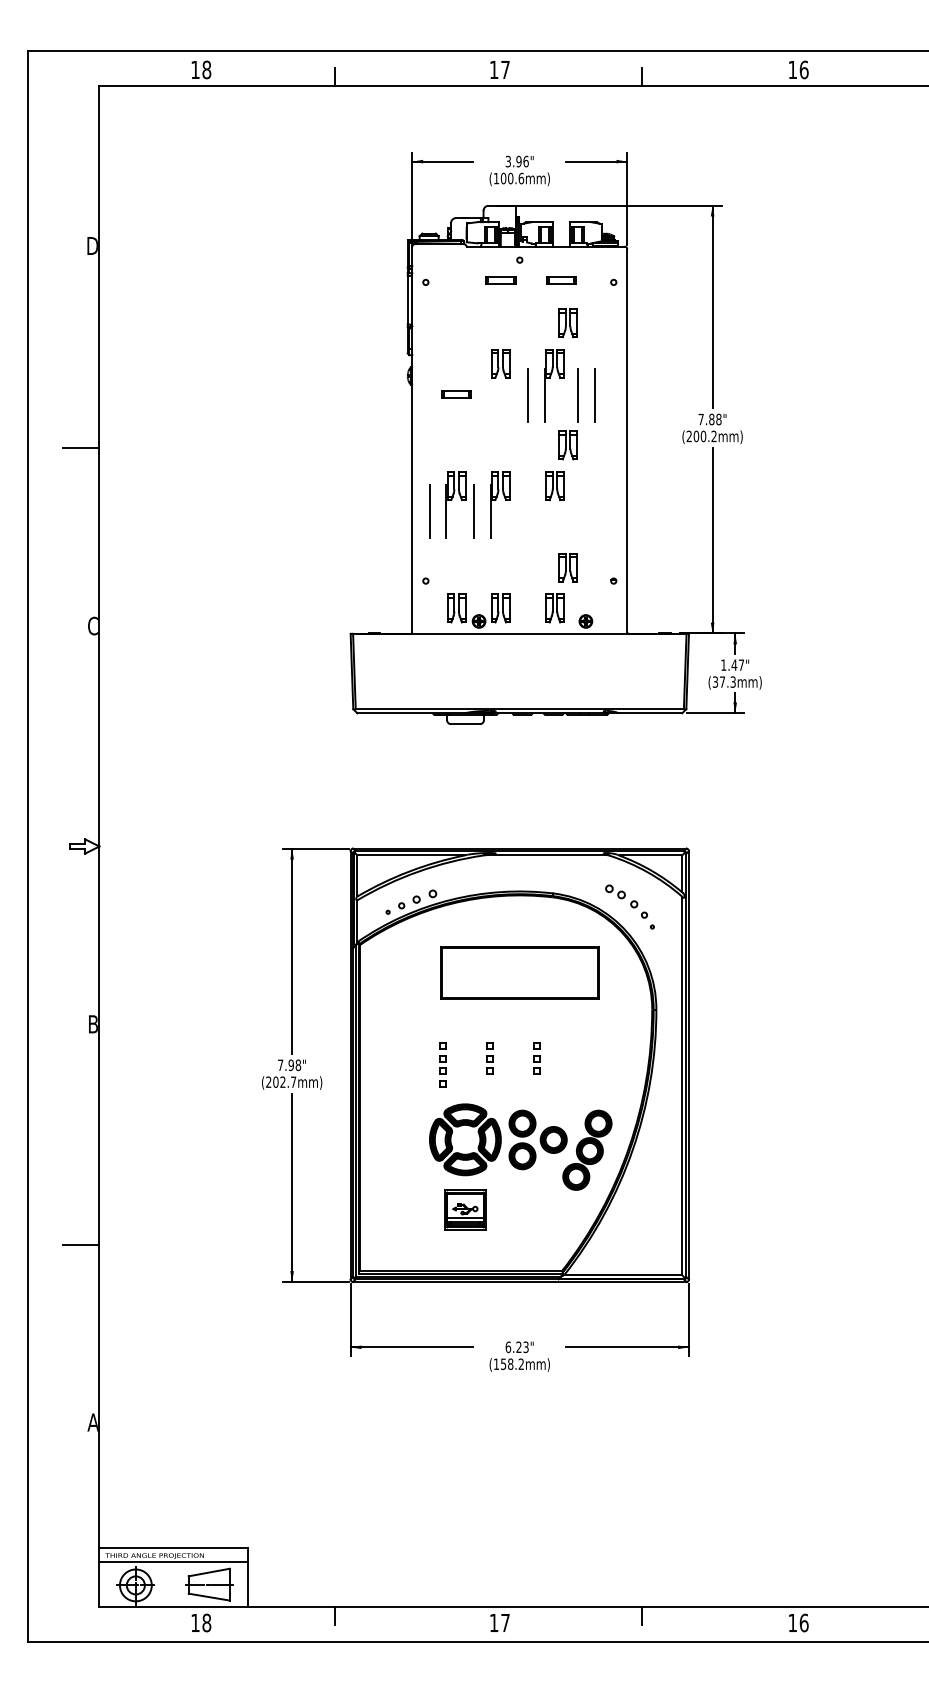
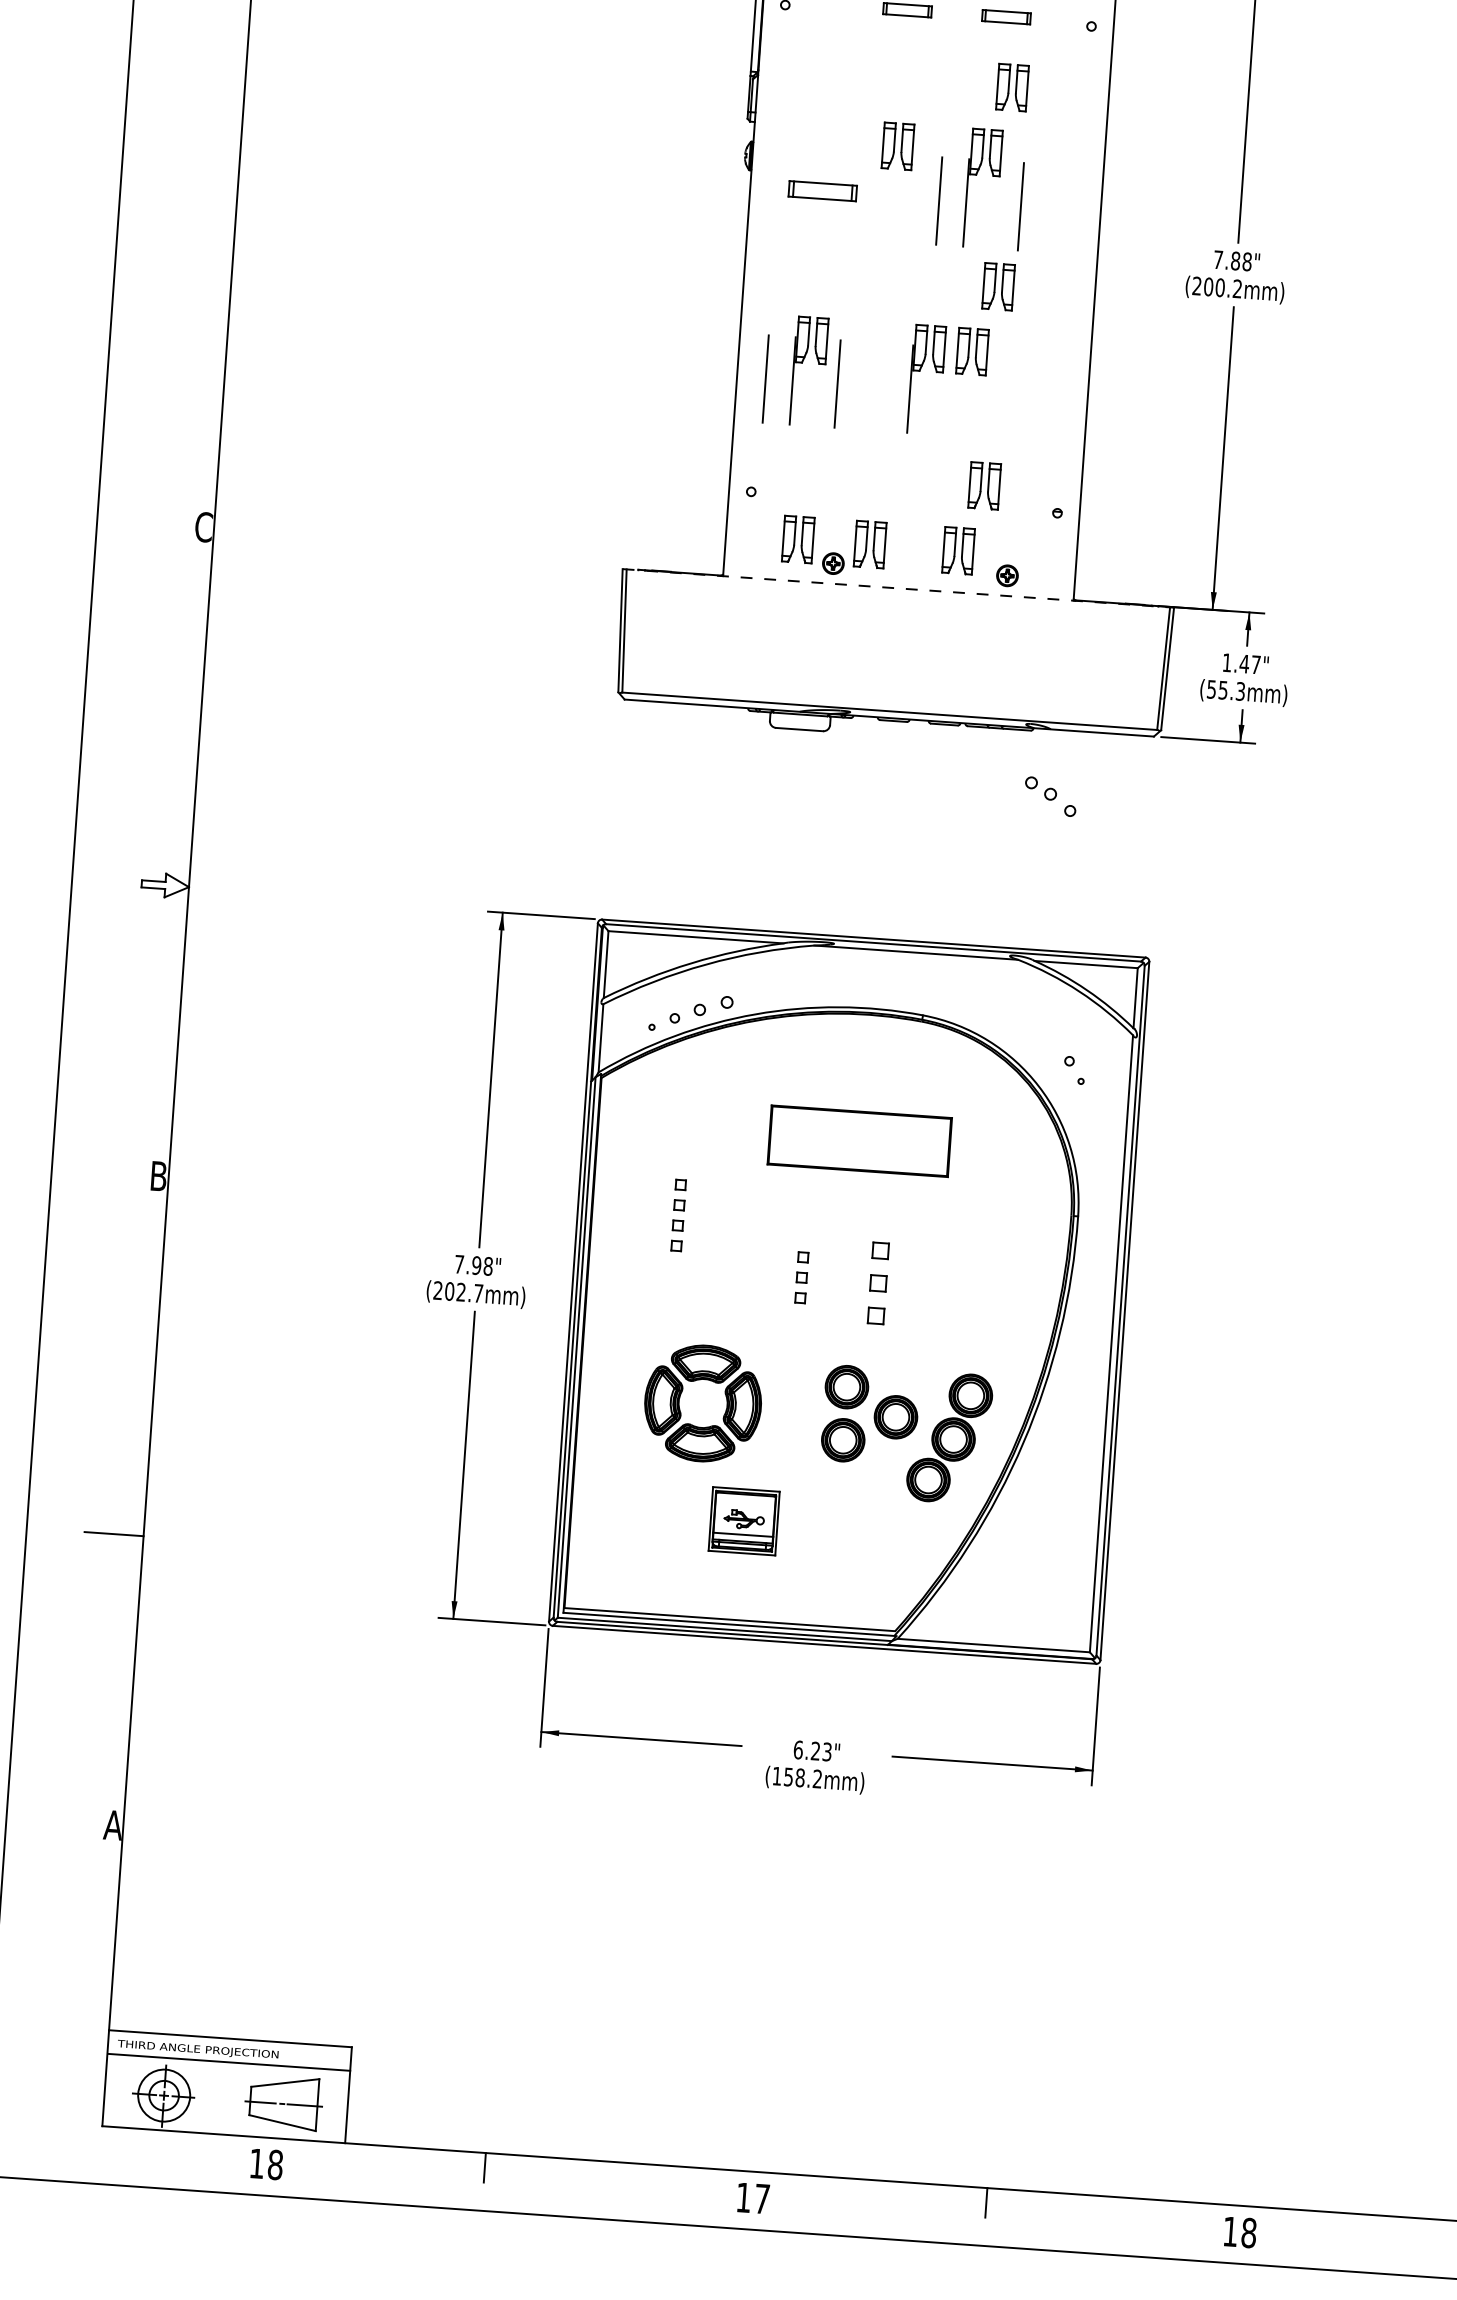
part: (456, 394) -> (822, 191), size x1.4
line: (594, 395) -> (1047, 208), removed
line: (81, 448) -> (205, 236), removed
part: (500, 504) -> (927, 378), moved
line: (520, 633) -> (899, 588), solid -> dashed
text: (719, 681) -> (1218, 688), (37.3mm) -> (55.3mm)
part: (621, 896) -> (1050, 796), moved
part: (519, 972) -> (859, 1140), size x0.7
part: (536, 1058) -> (877, 1282), size x1.6
part: (442, 1064) -> (677, 1214), moved
part: (462, 1126) -> (699, 1381), moved
text: (803, 1622) -> (1248, 2232), 16 -> 18

